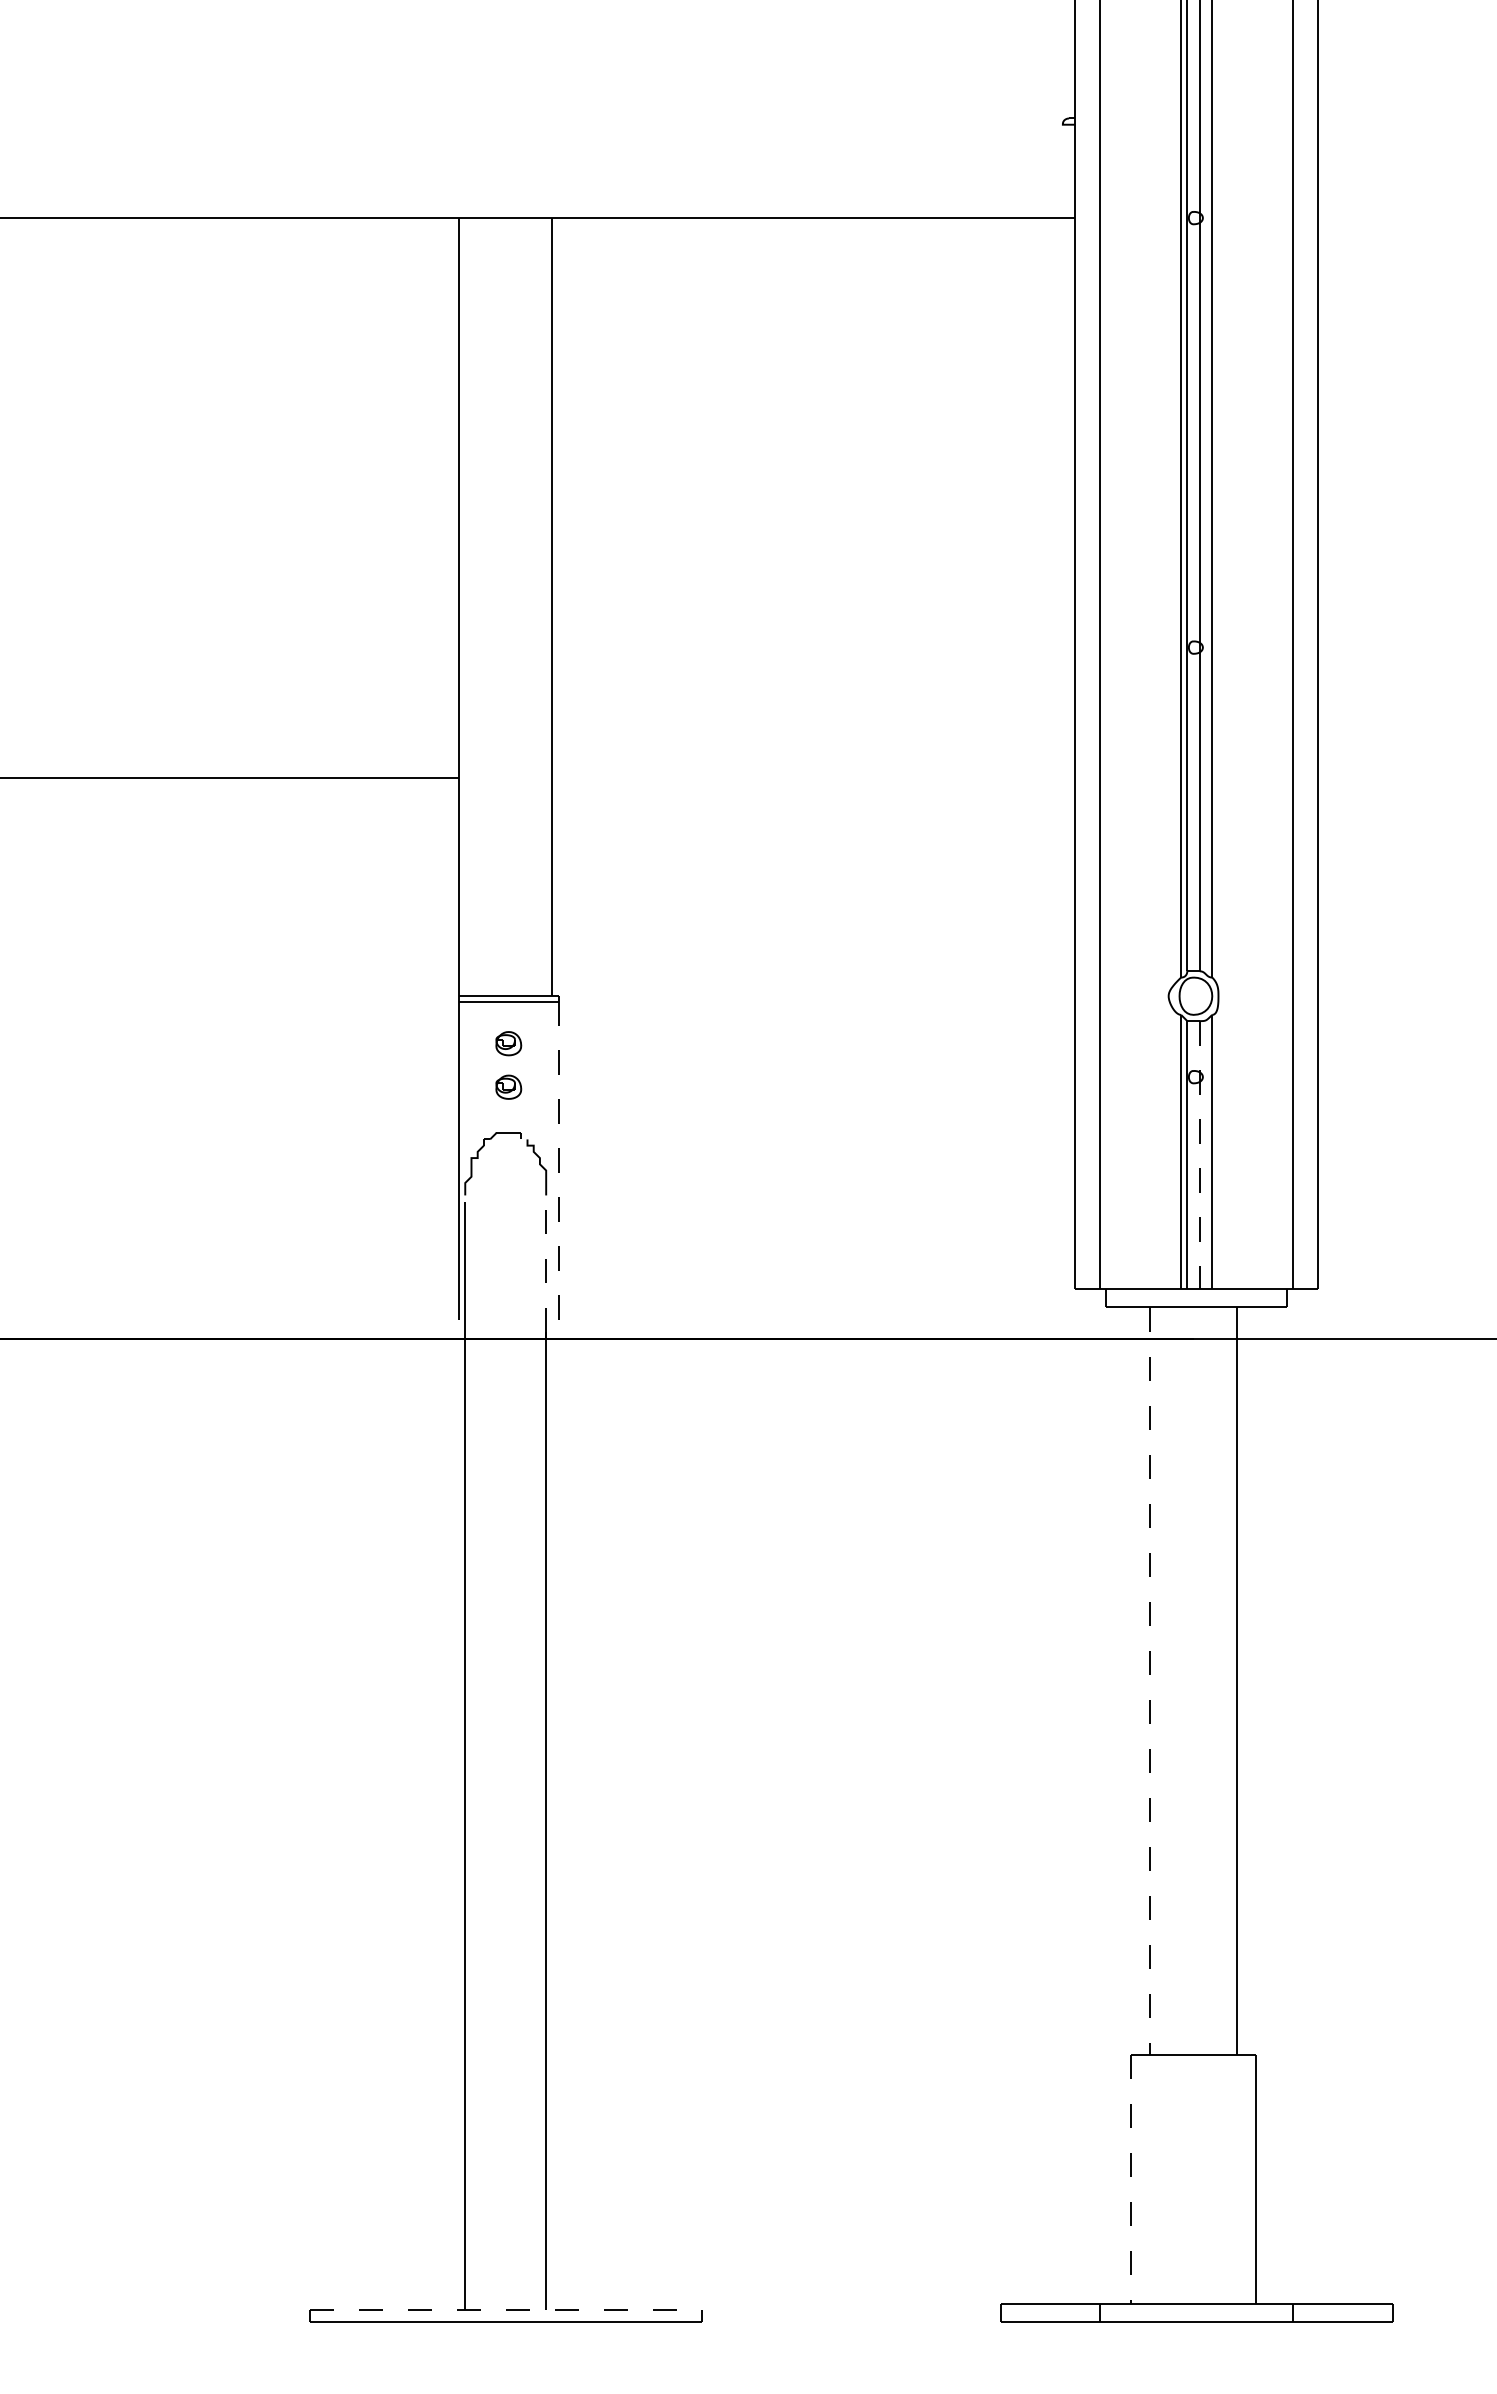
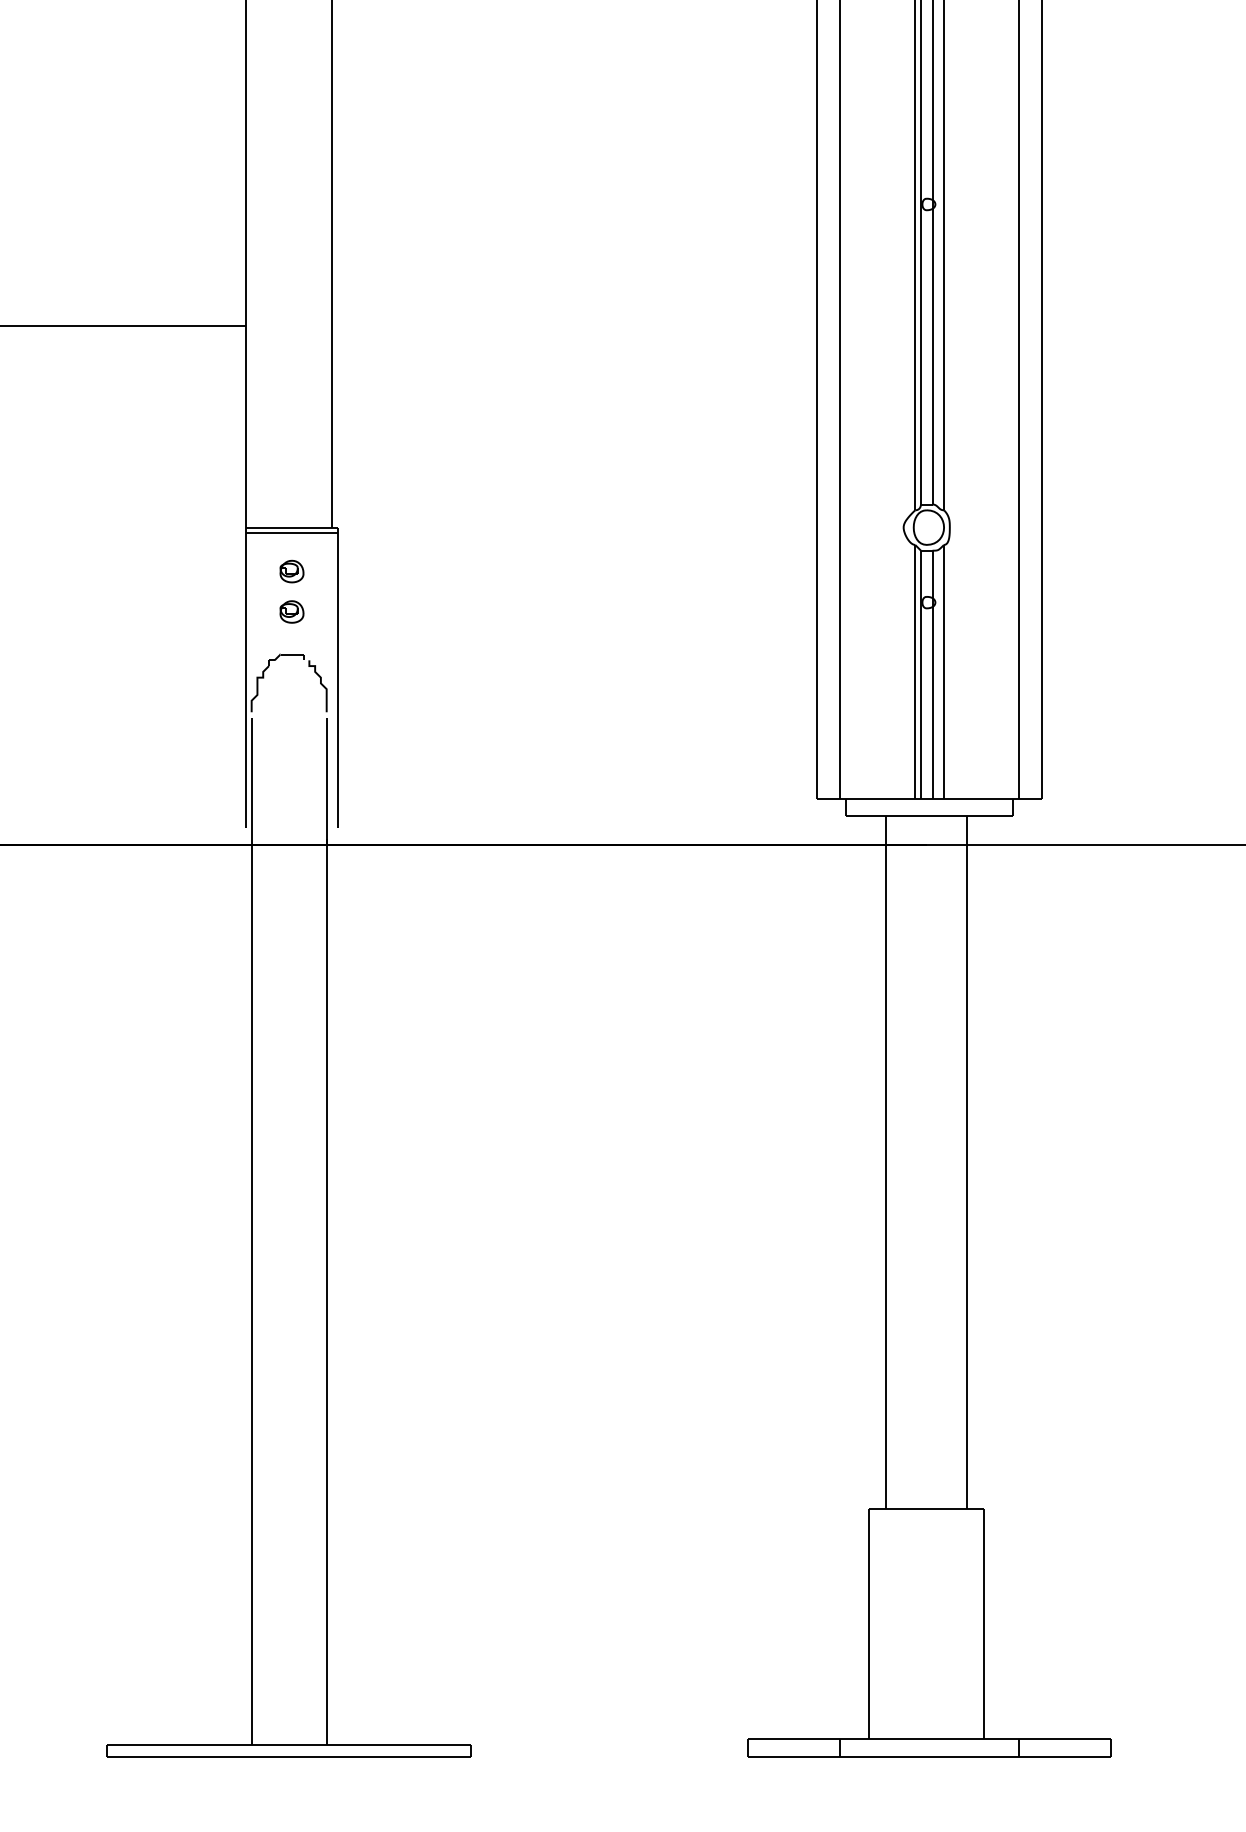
line: (1199, 1154) -> (932, 674), dashed -> solid
line: (558, 1161) -> (338, 680), dashed -> solid
line: (546, 1266) -> (326, 778), dashed -> solid
line: (1150, 1680) -> (886, 1161), dashed -> solid
line: (1131, 2179) -> (869, 1624), dashed -> solid
line: (506, 2309) -> (289, 1744), dashed -> solid

